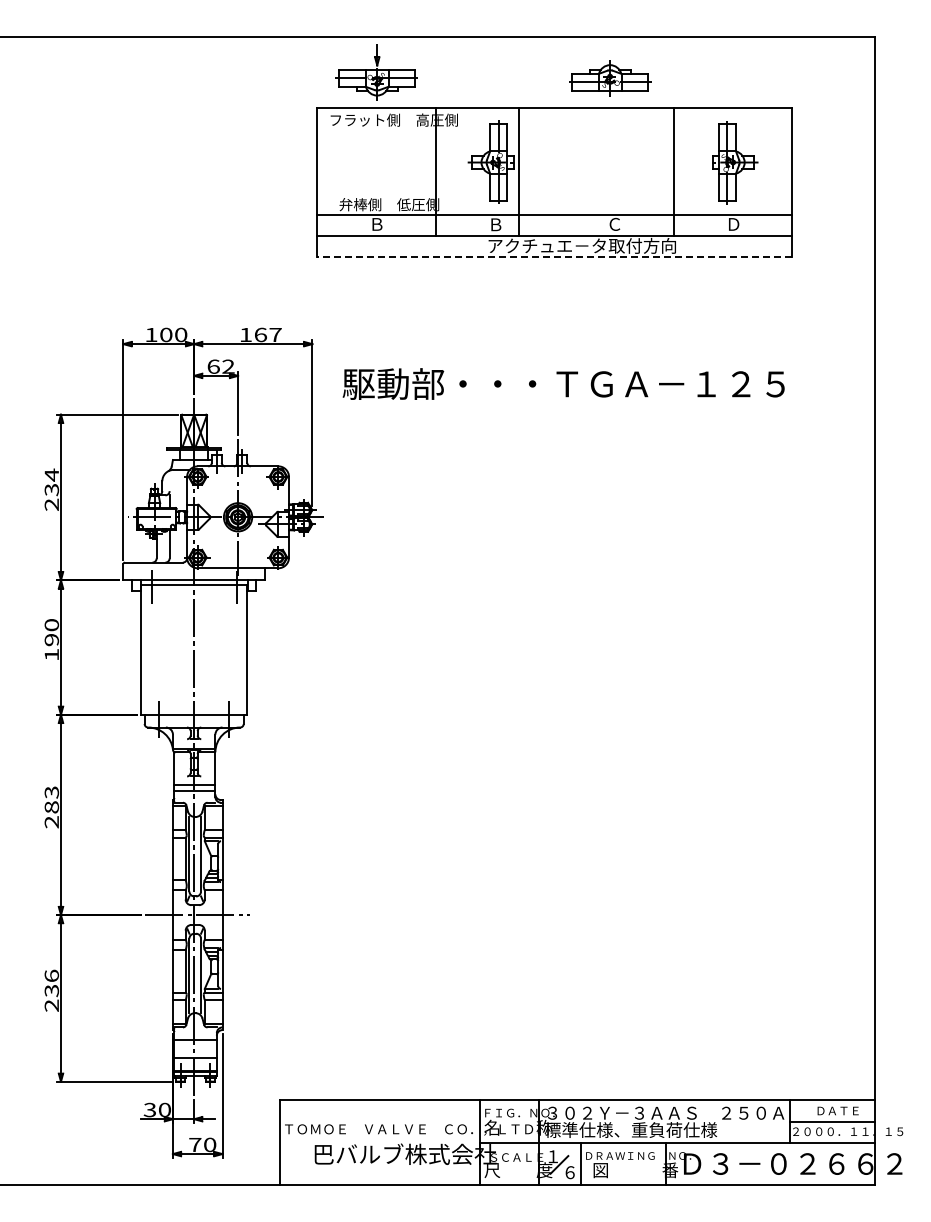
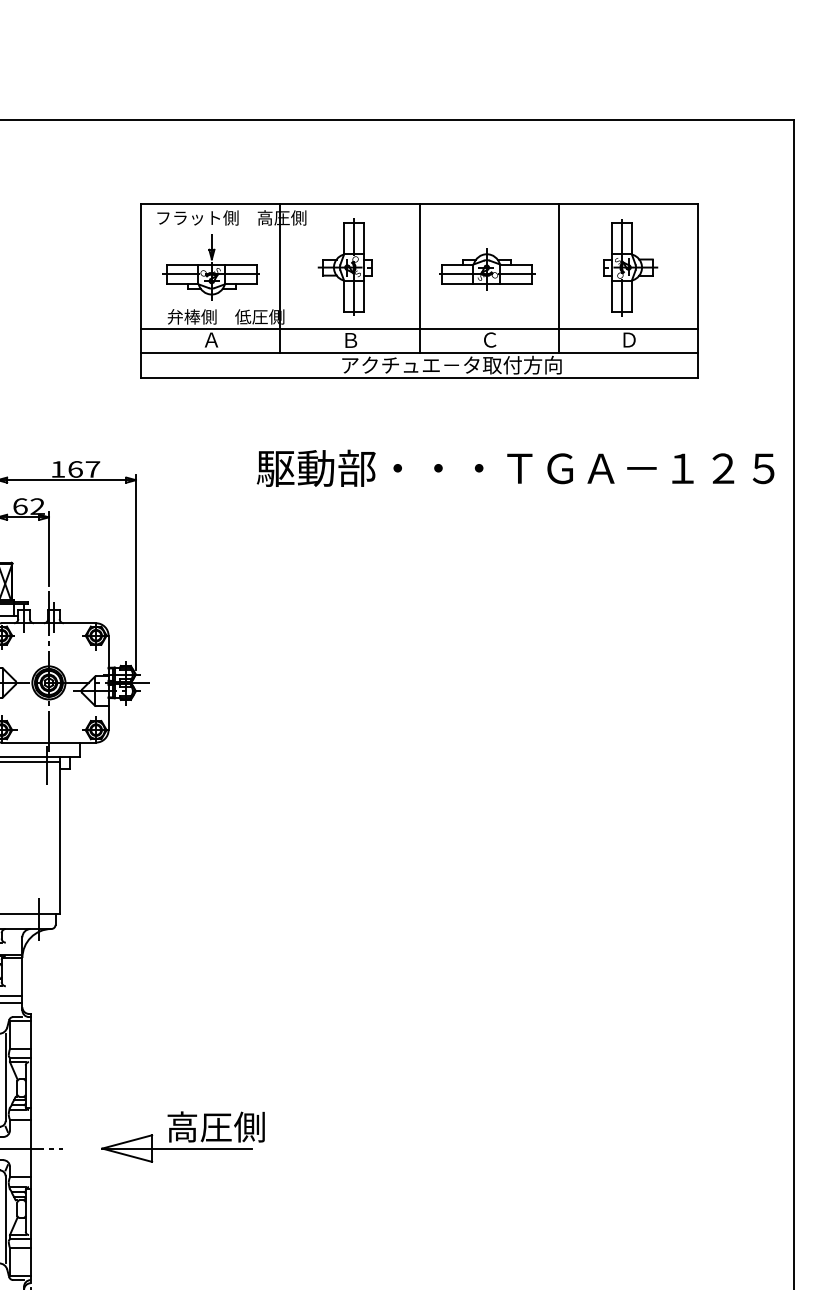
part: (376, 72) -> (211, 267), moved
part: (610, 78) -> (487, 269), moved
line: (518, 171) -> (419, 278), moved
text: (376, 224) -> (211, 340), Ｂ -> Ａ
line: (554, 257) -> (419, 378), dashed -> solid
text: (563, 383) -> (515, 467), moved
part: (352, 905) -> (182, 1137), added

